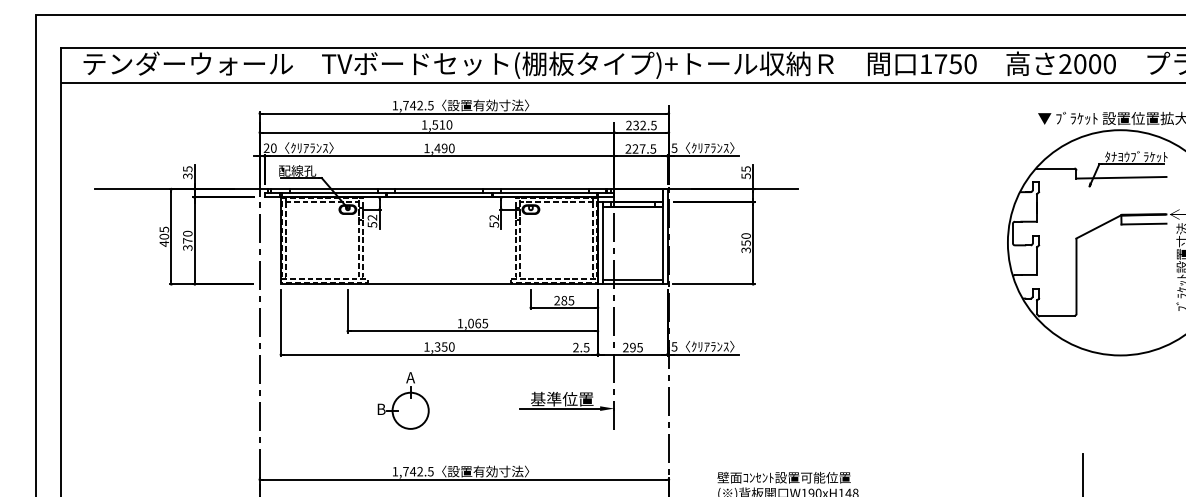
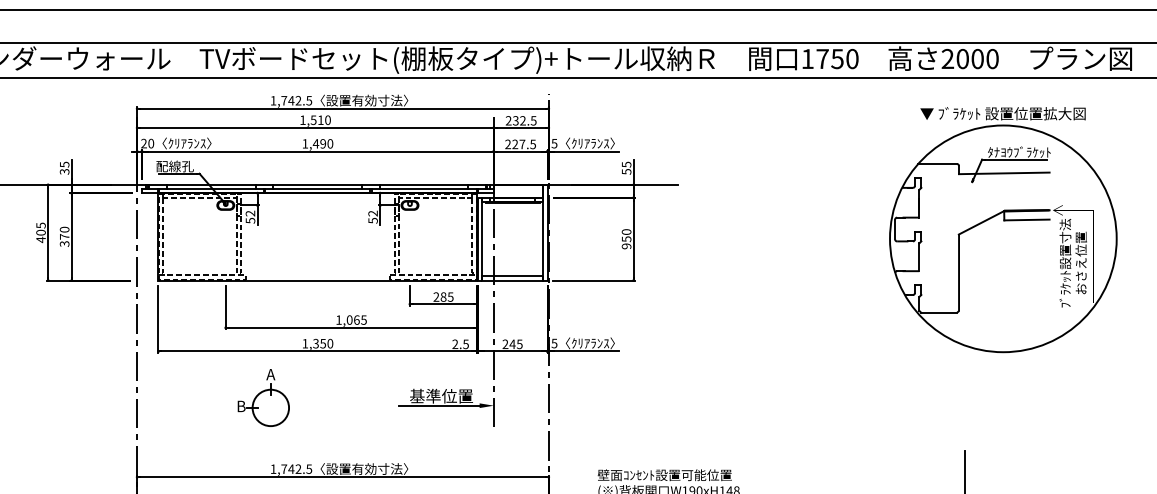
text: (745, 250) -> (625, 246), 350 -> 950
text: (632, 347) -> (512, 344), 295 -> 245
part: (403, 400) -> (263, 397), moved

